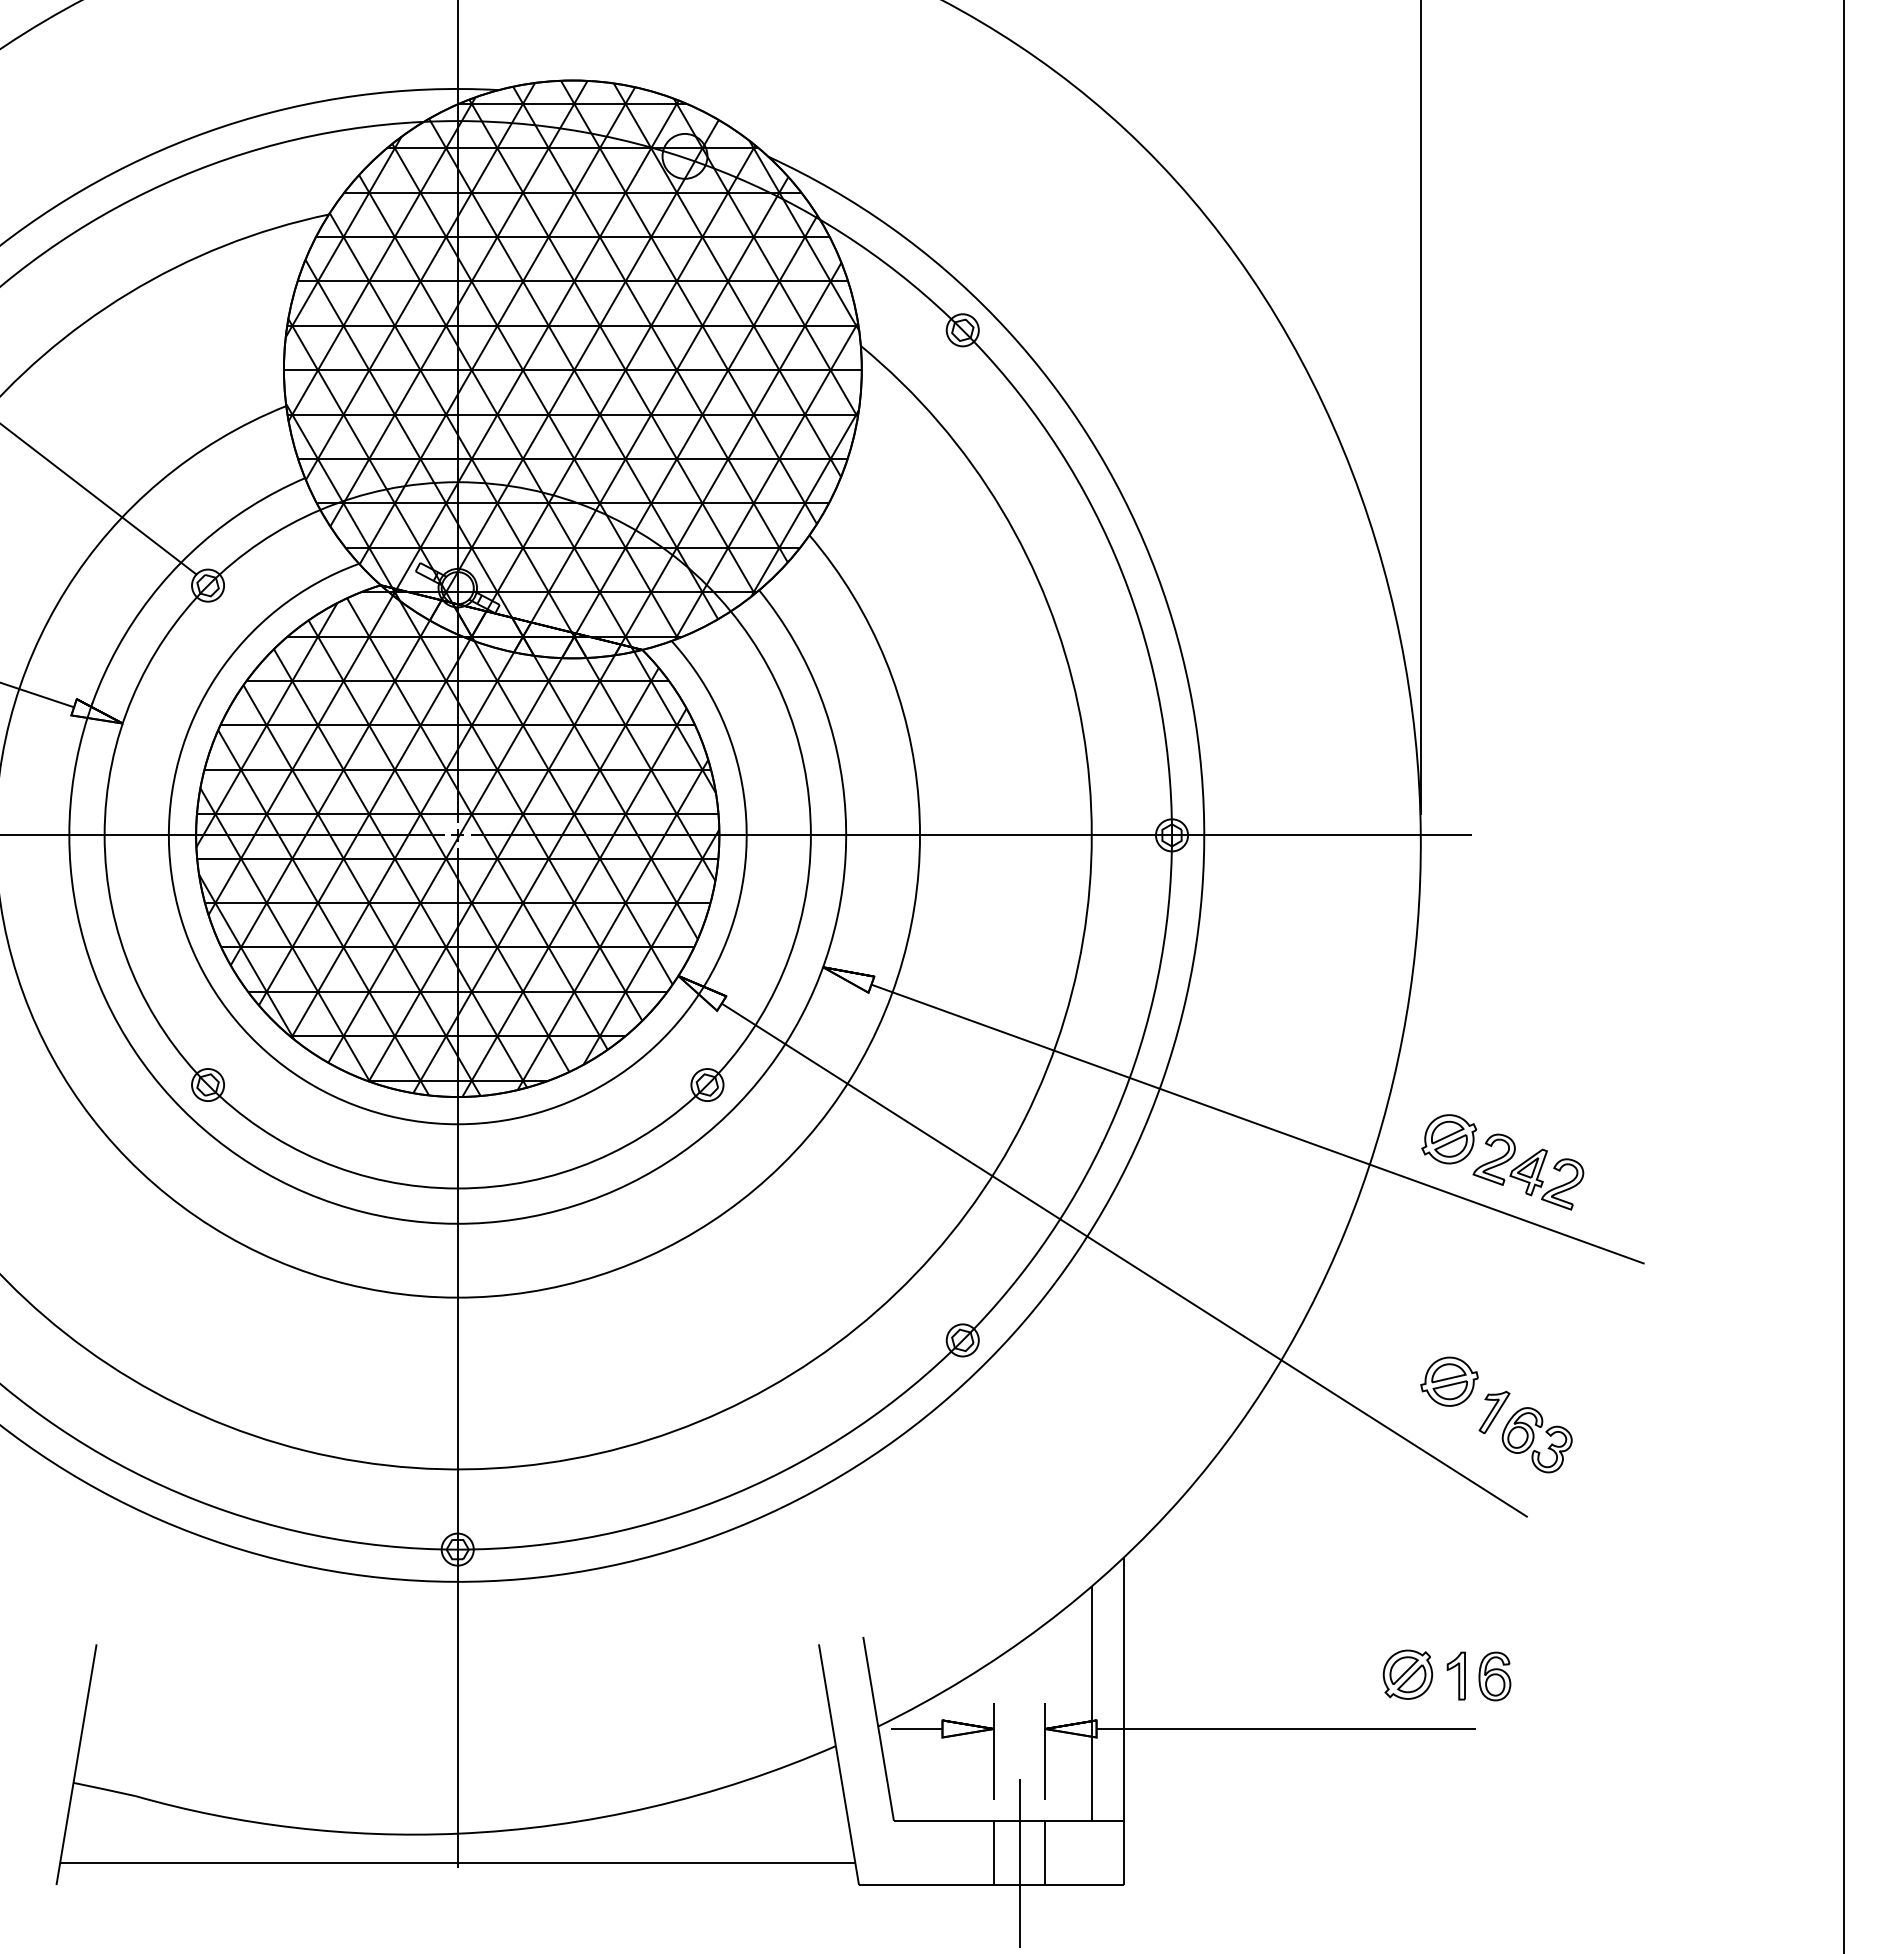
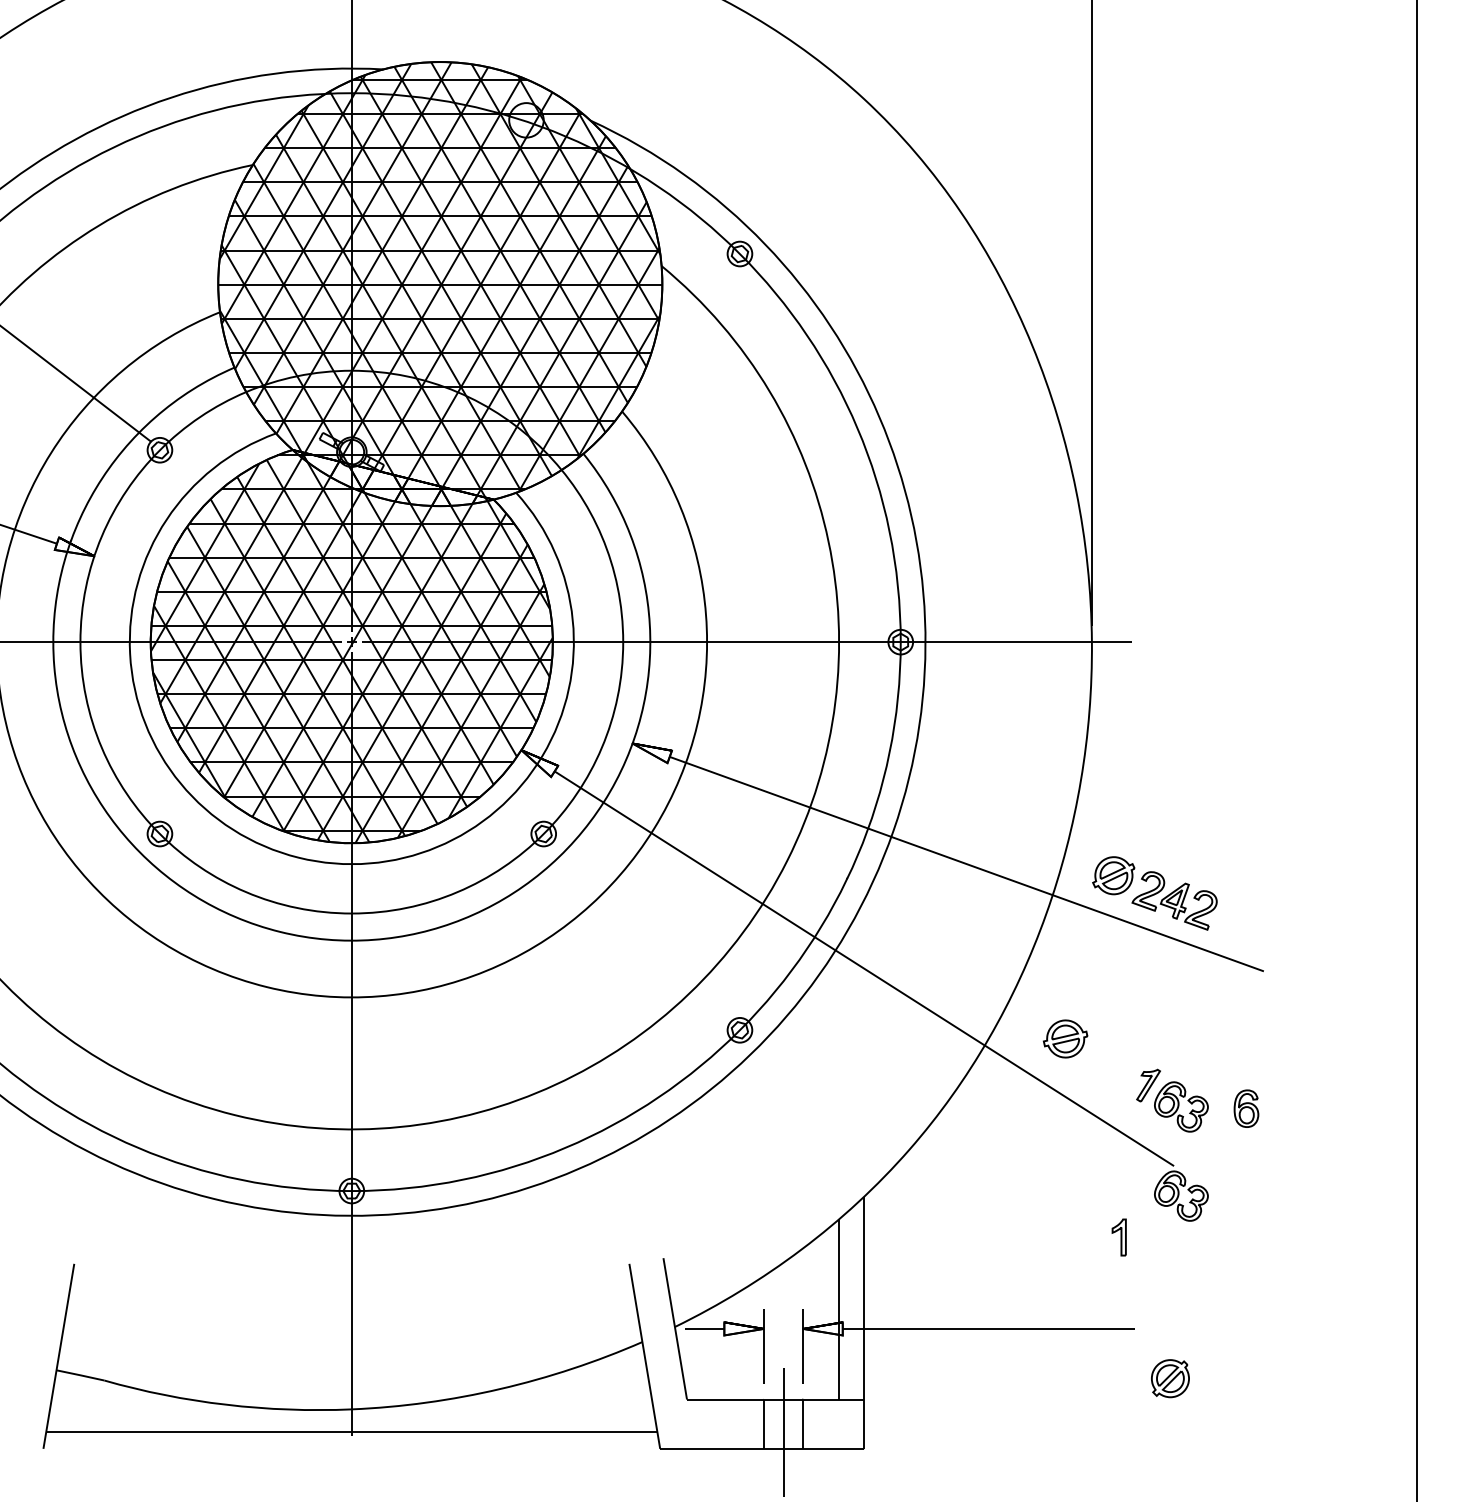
part: (1449, 1381) -> (1065, 1038), moved
part: (1536, 1556) -> (1180, 1196), added
part: (1407, 1674) -> (1170, 1378), moved
part: (1455, 1675) -> (1118, 1237), moved
part: (1494, 1676) -> (1246, 1108), moved

